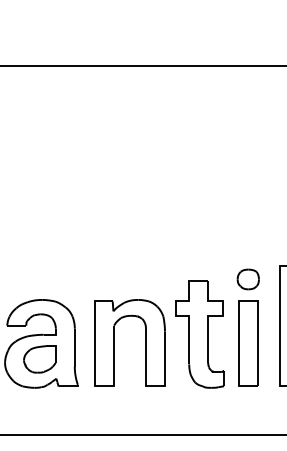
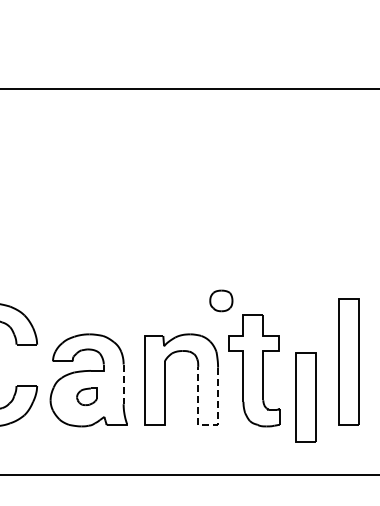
part: (248, 279) -> (221, 300), moved
part: (248, 343) -> (305, 397), moved
line: (74, 347) -> (123, 384), solid -> dashed
part: (39, 359) -> (86, 396), size x0.6
line: (155, 386) -> (208, 424), solid -> dashed

